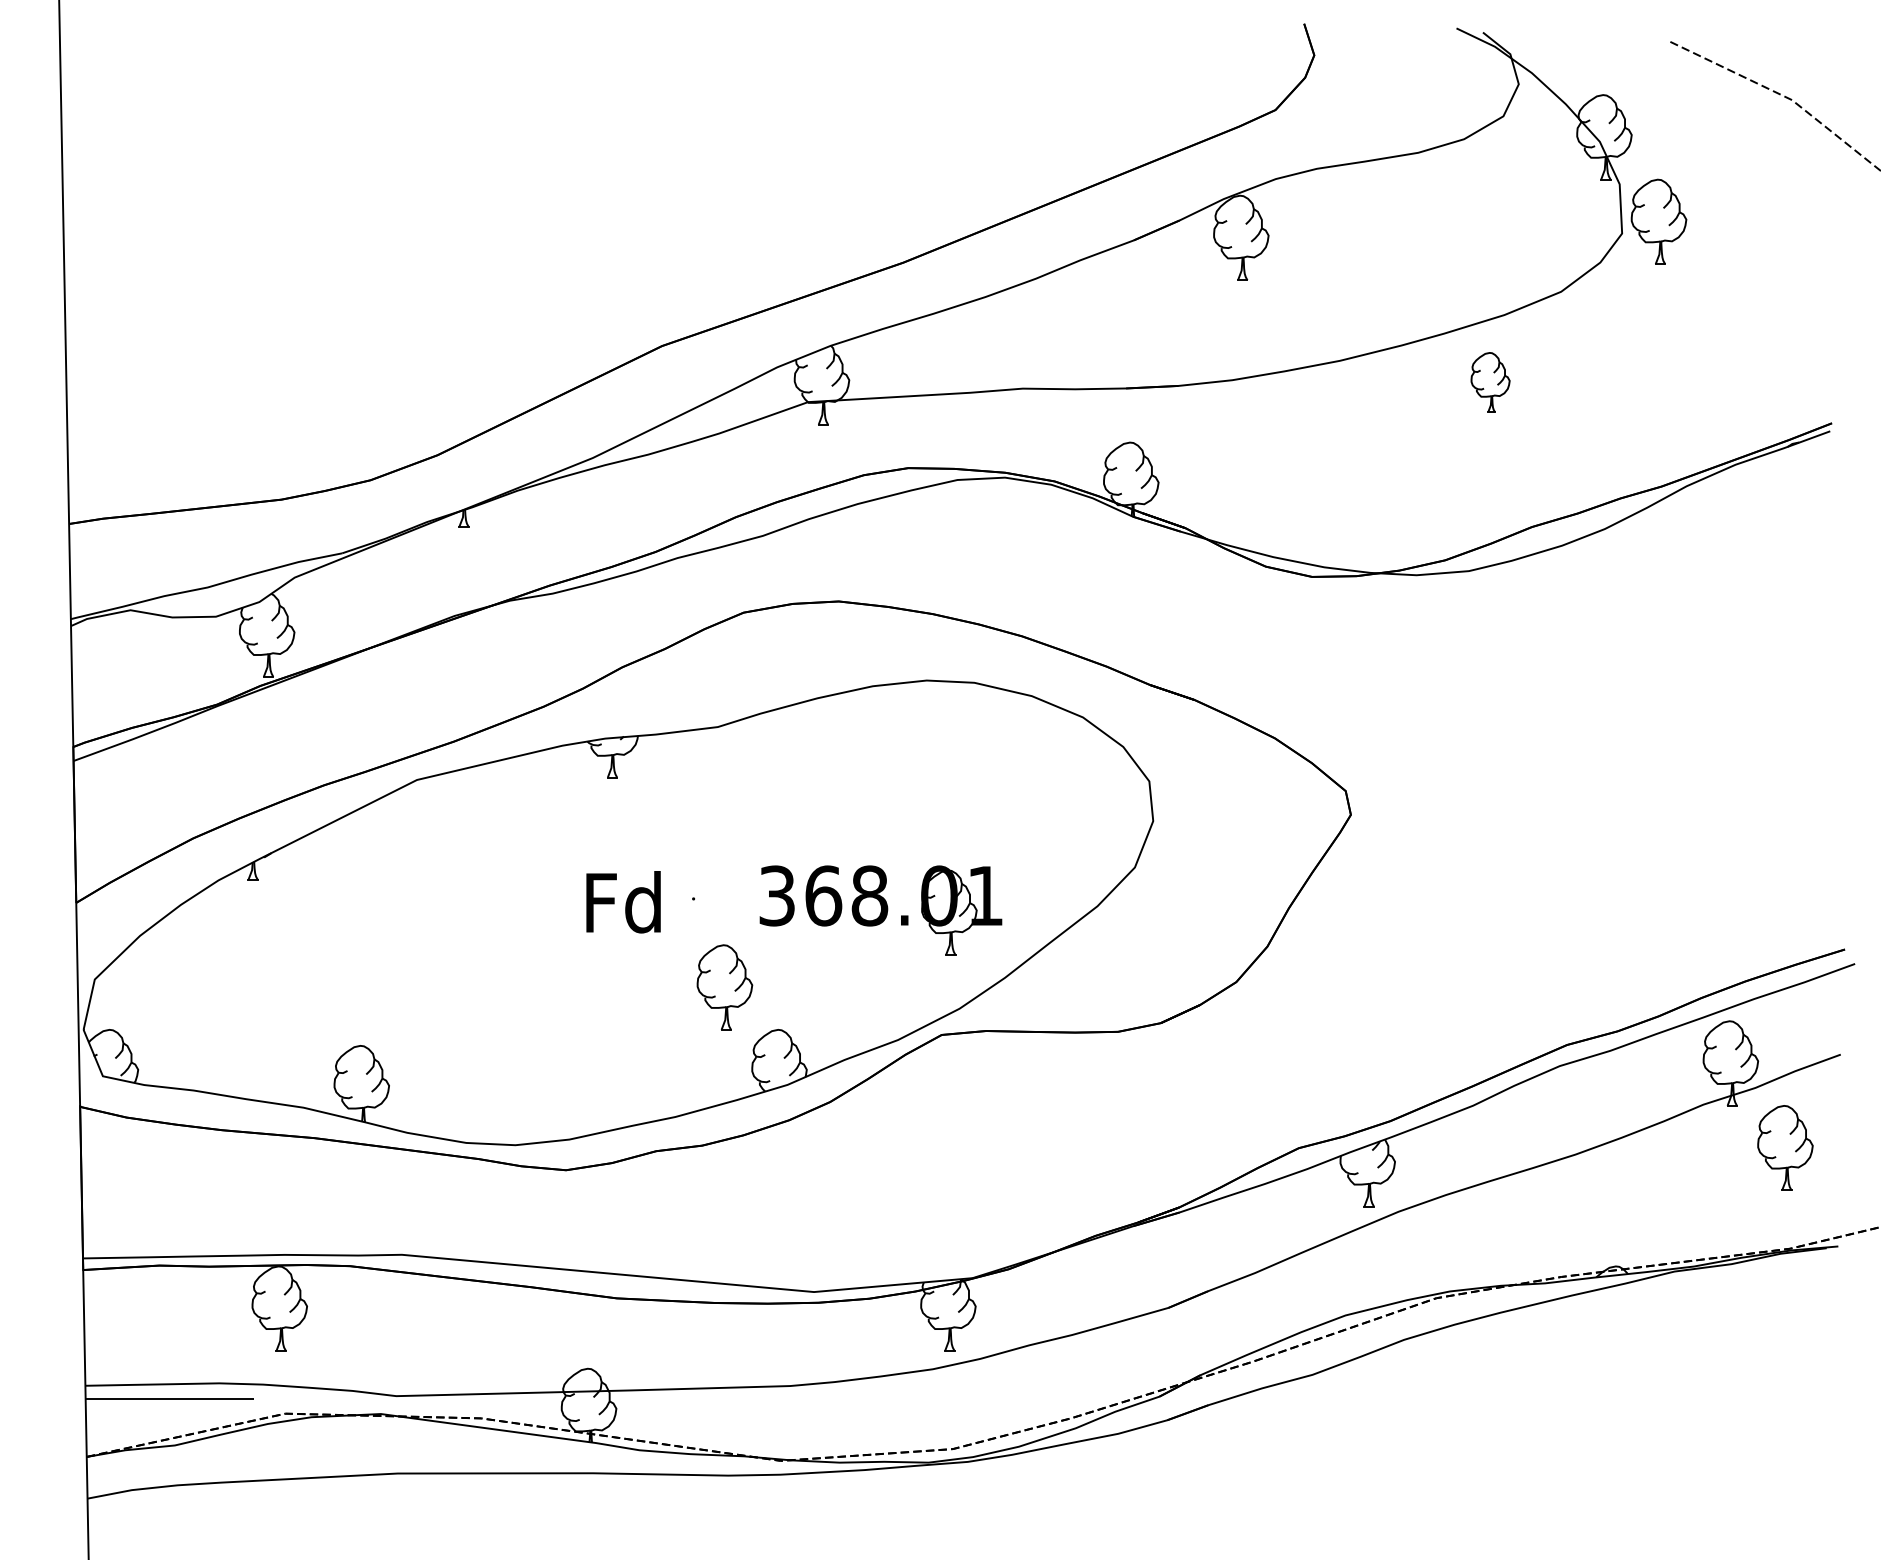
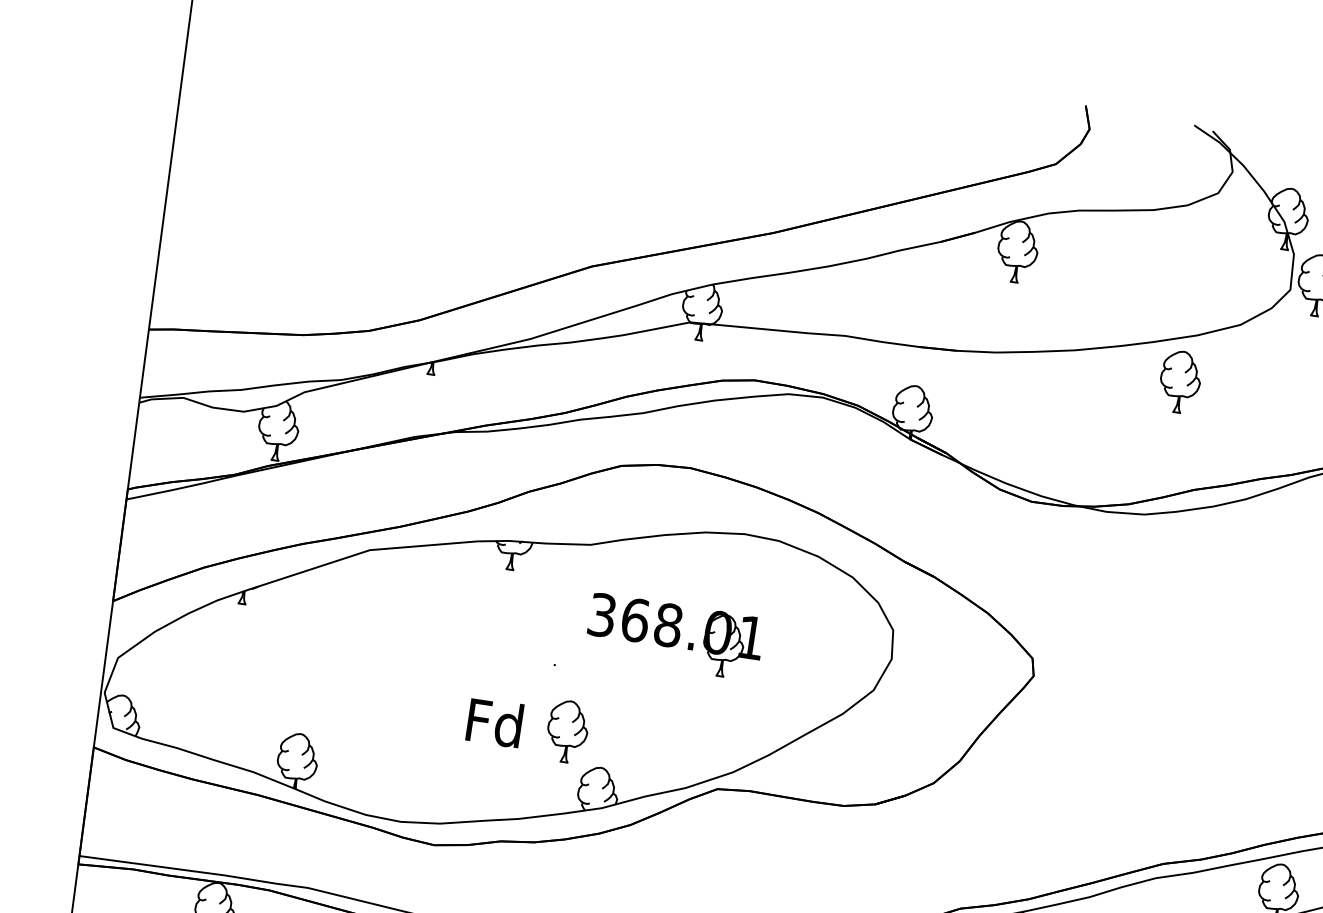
part: (1490, 382) -> (1180, 382), size x1.43
text: (623, 902) -> (494, 722), moved
part: (880, 910) -> (674, 636), moved

